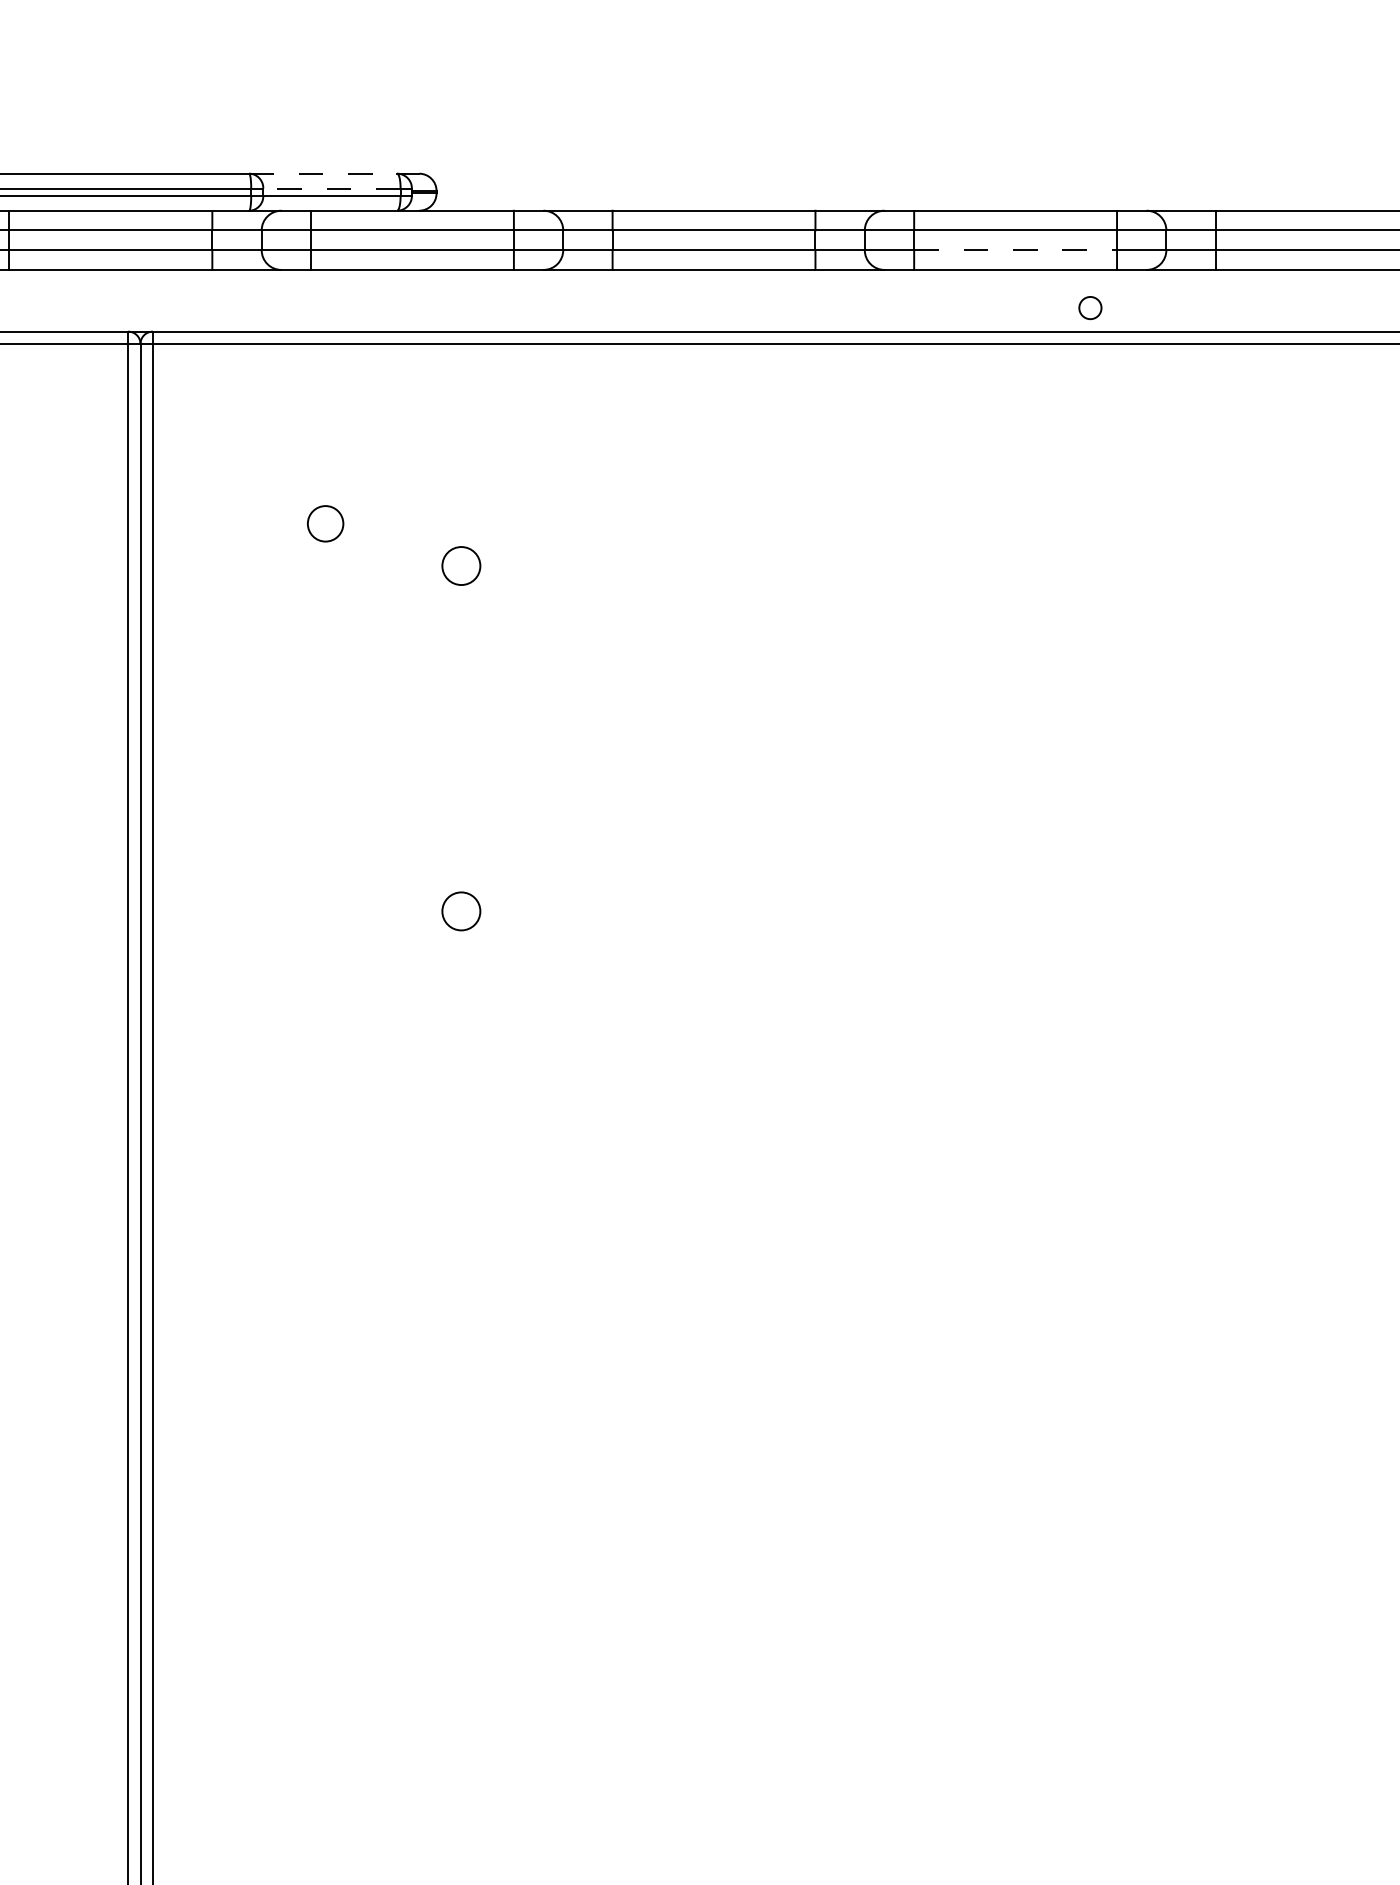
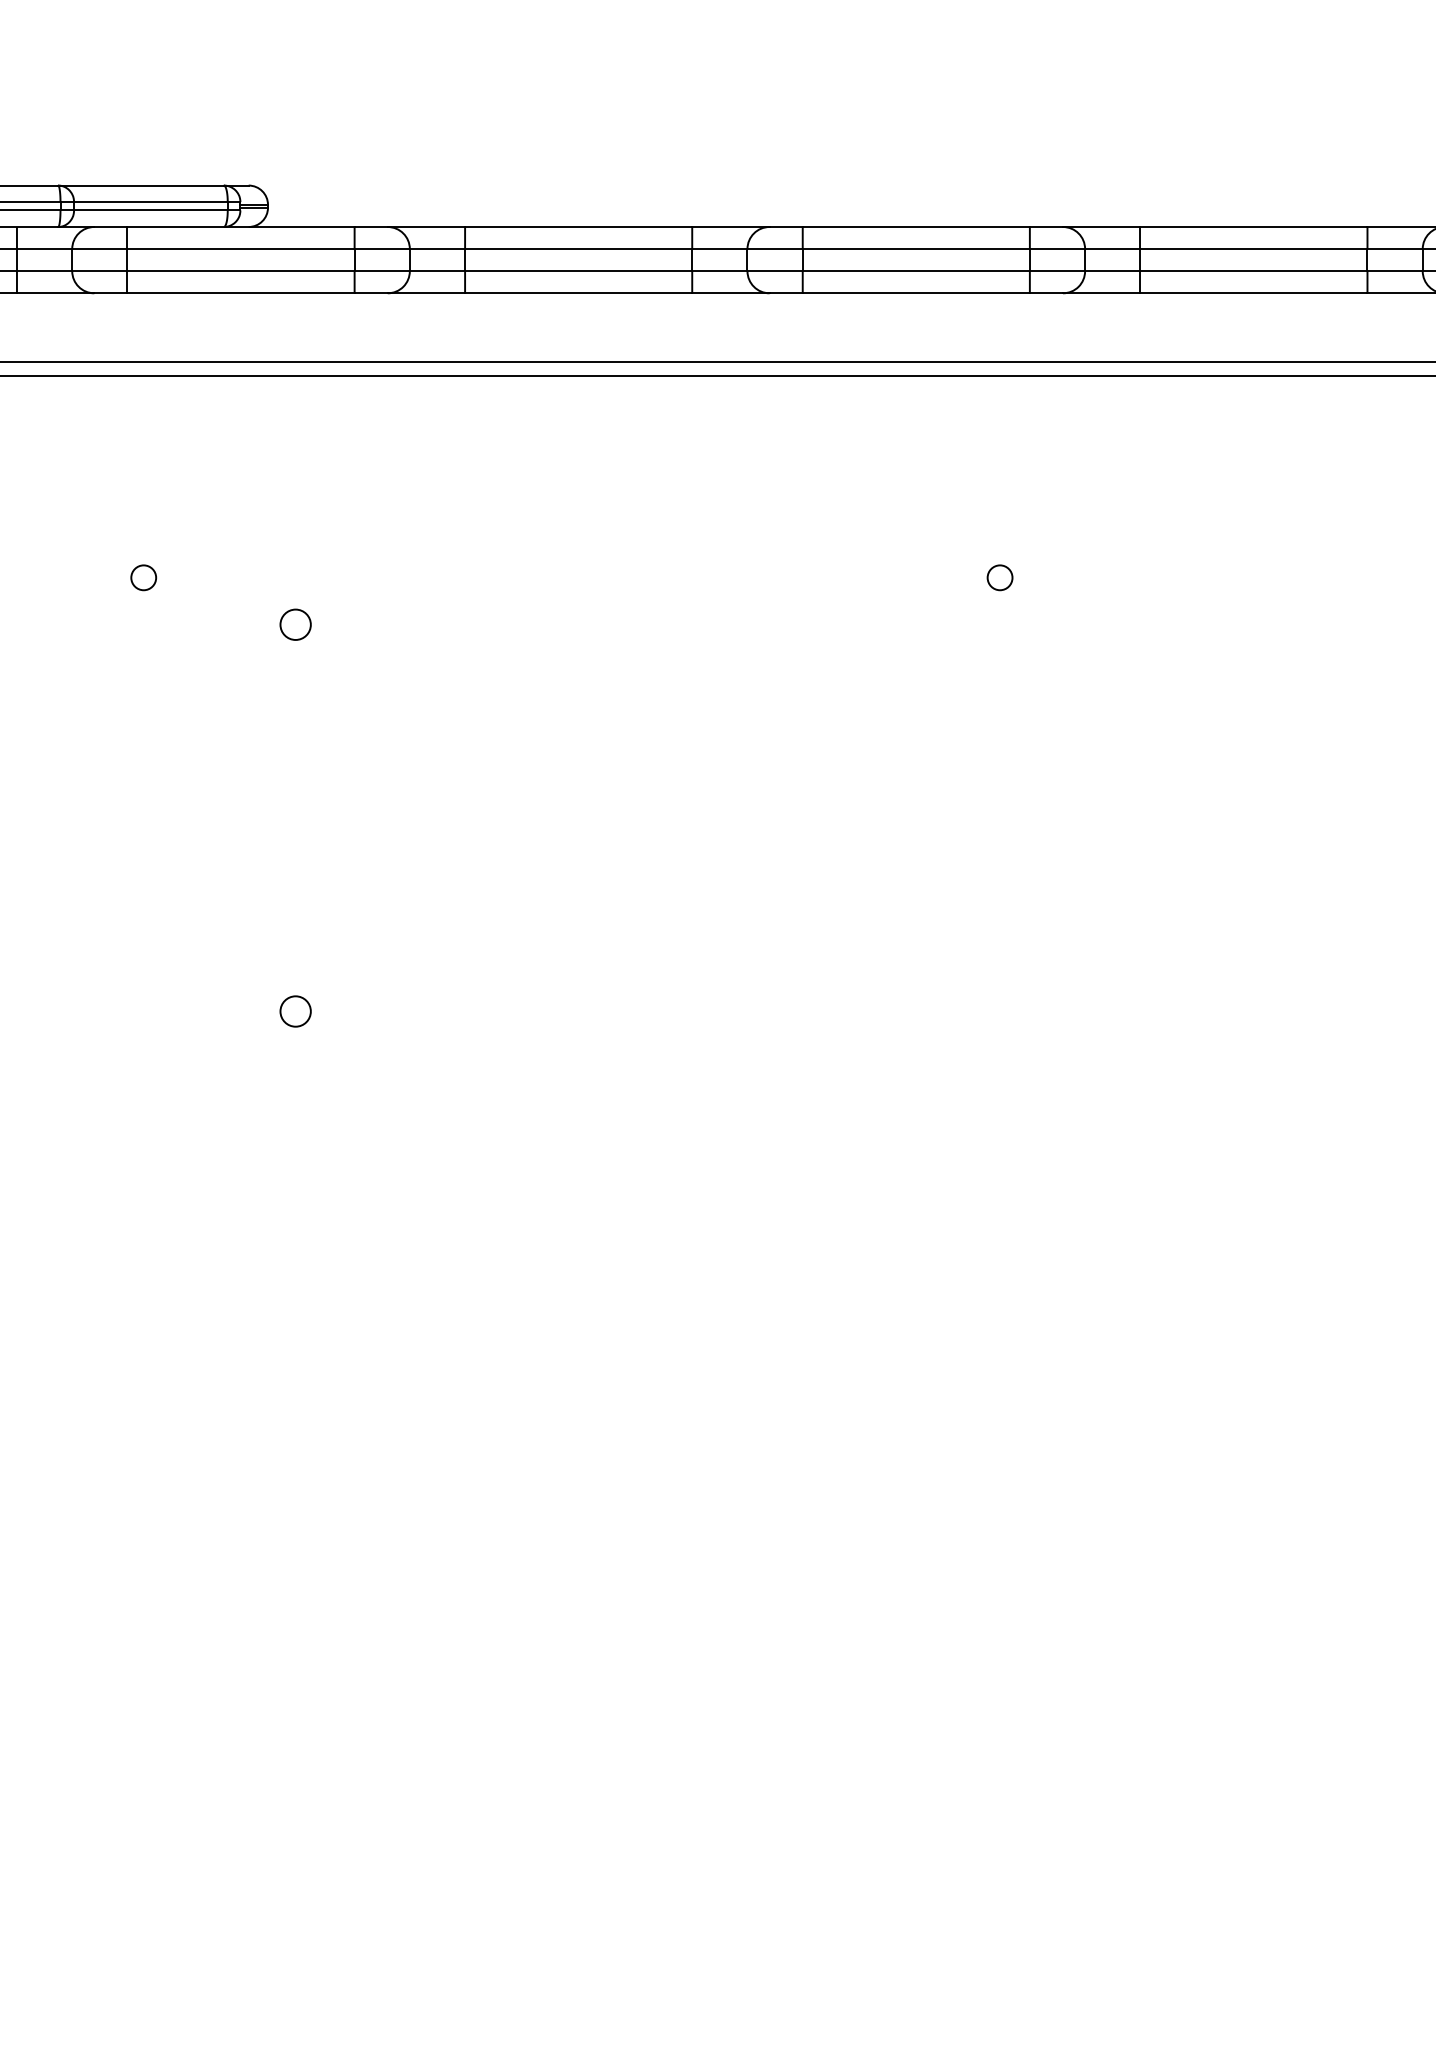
line: (323, 173) -> (141, 185), dashed -> solid
line: (331, 188) -> (150, 202), dashed -> solid
line: (1016, 250) -> (917, 271), dashed -> solid
circle: (1090, 308) -> (1000, 578), moved
circle: (325, 524) -> (143, 578), size x0.62
circle: (460, 565) -> (294, 624), size x0.71
circle: (460, 911) -> (294, 1011), size x0.71

